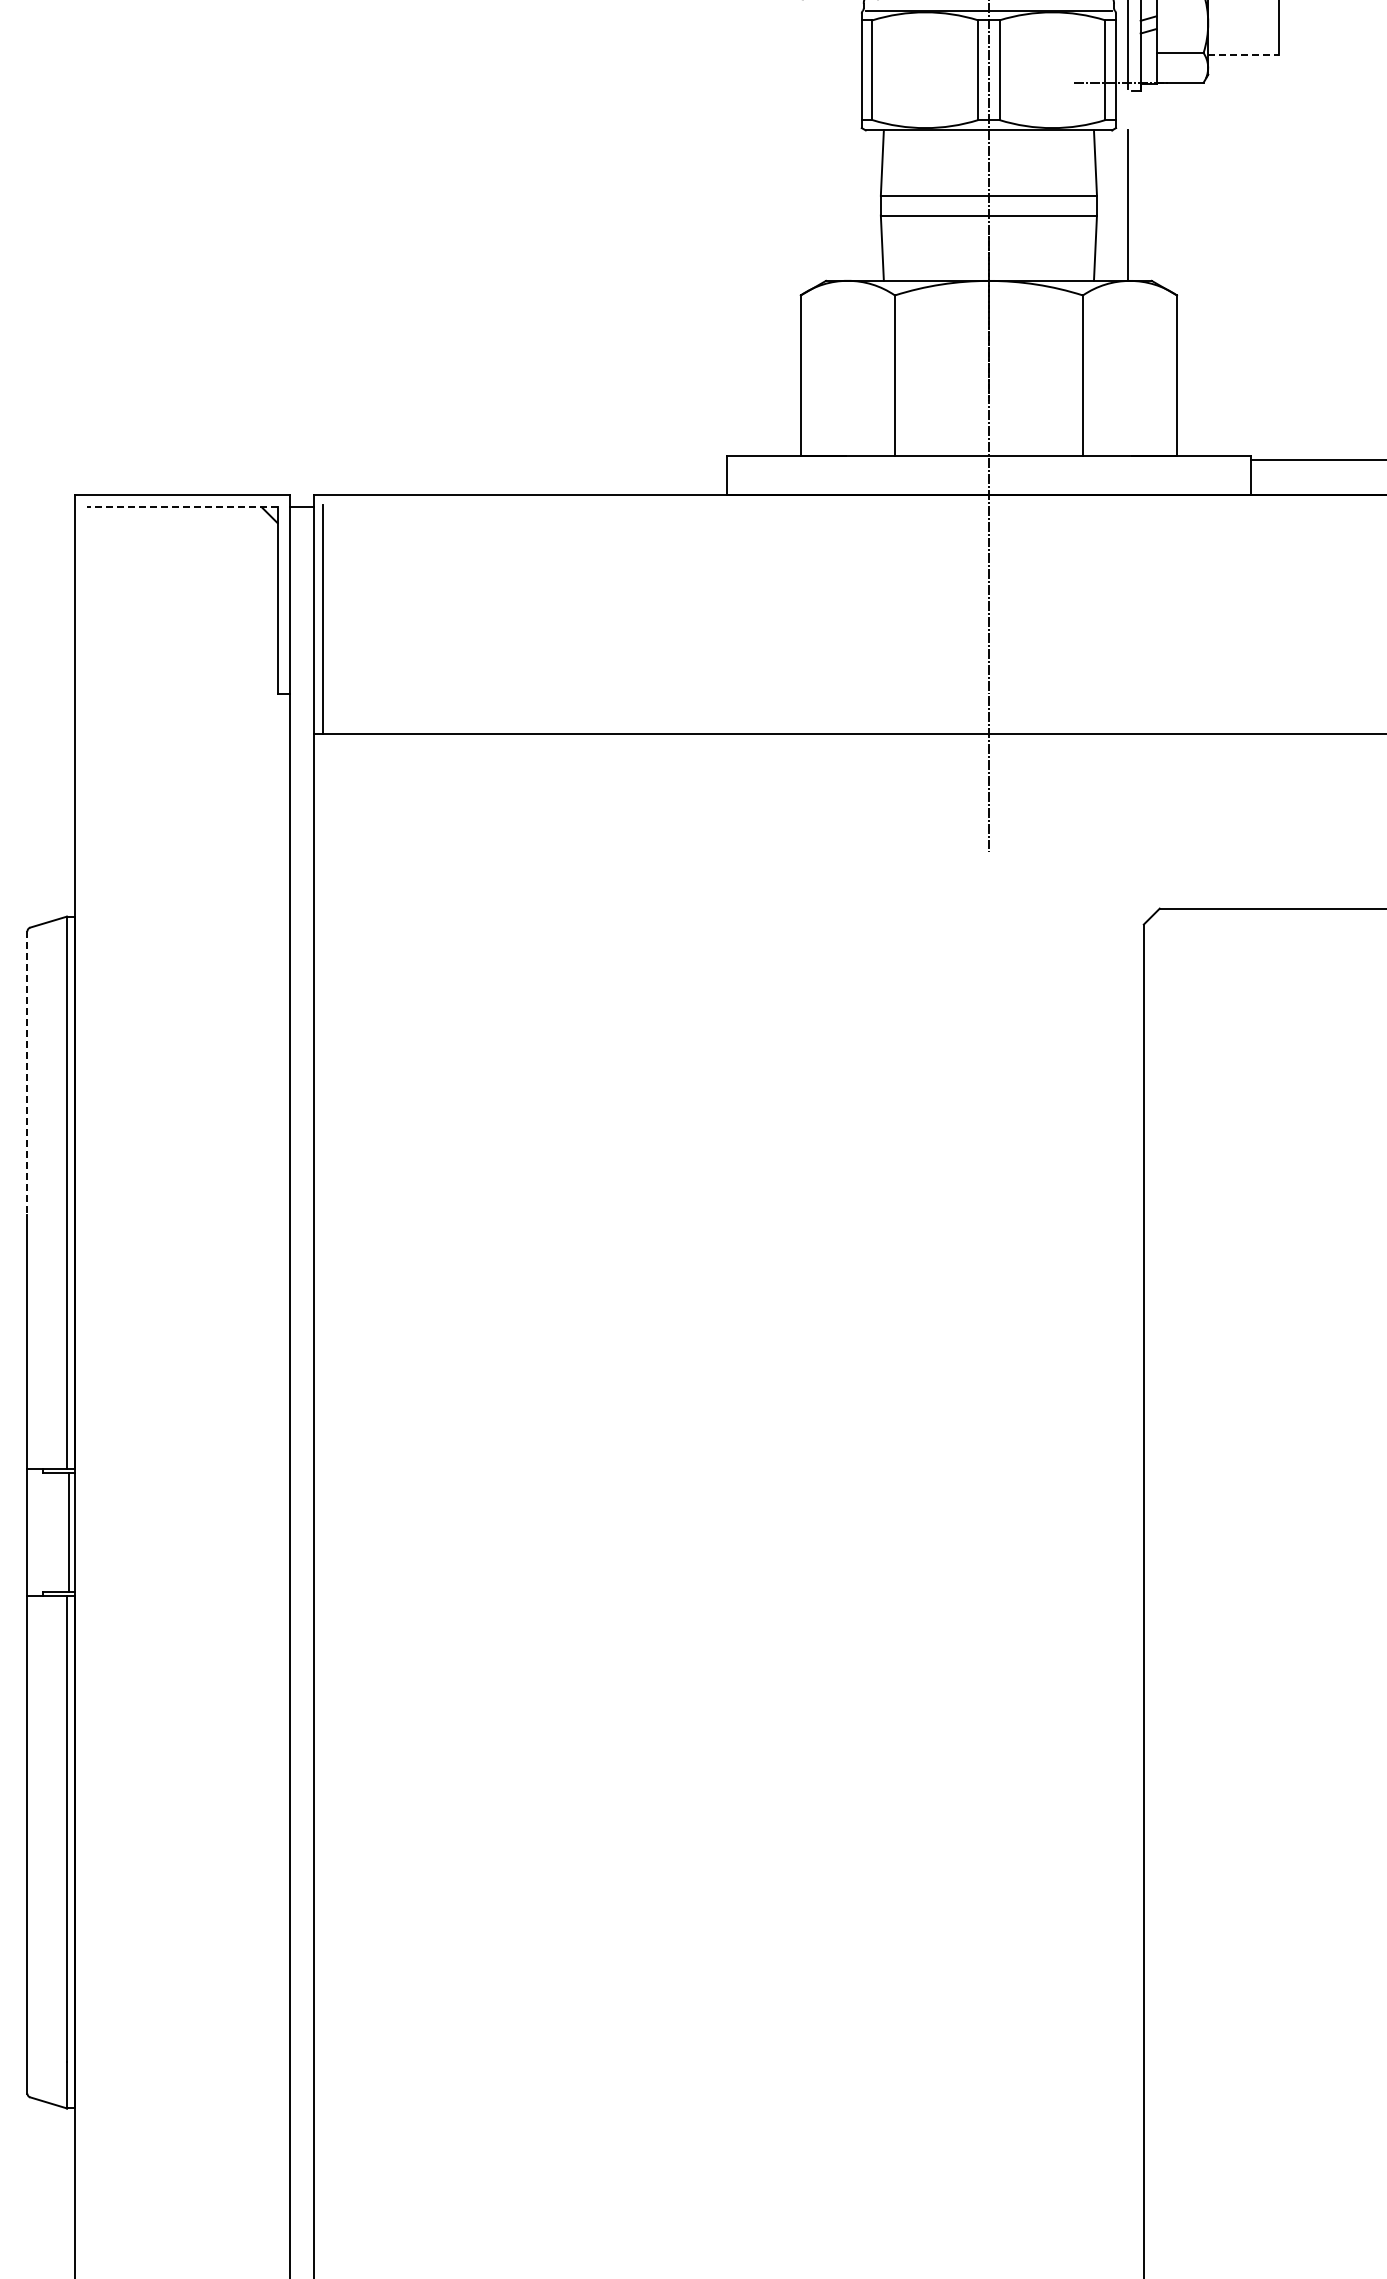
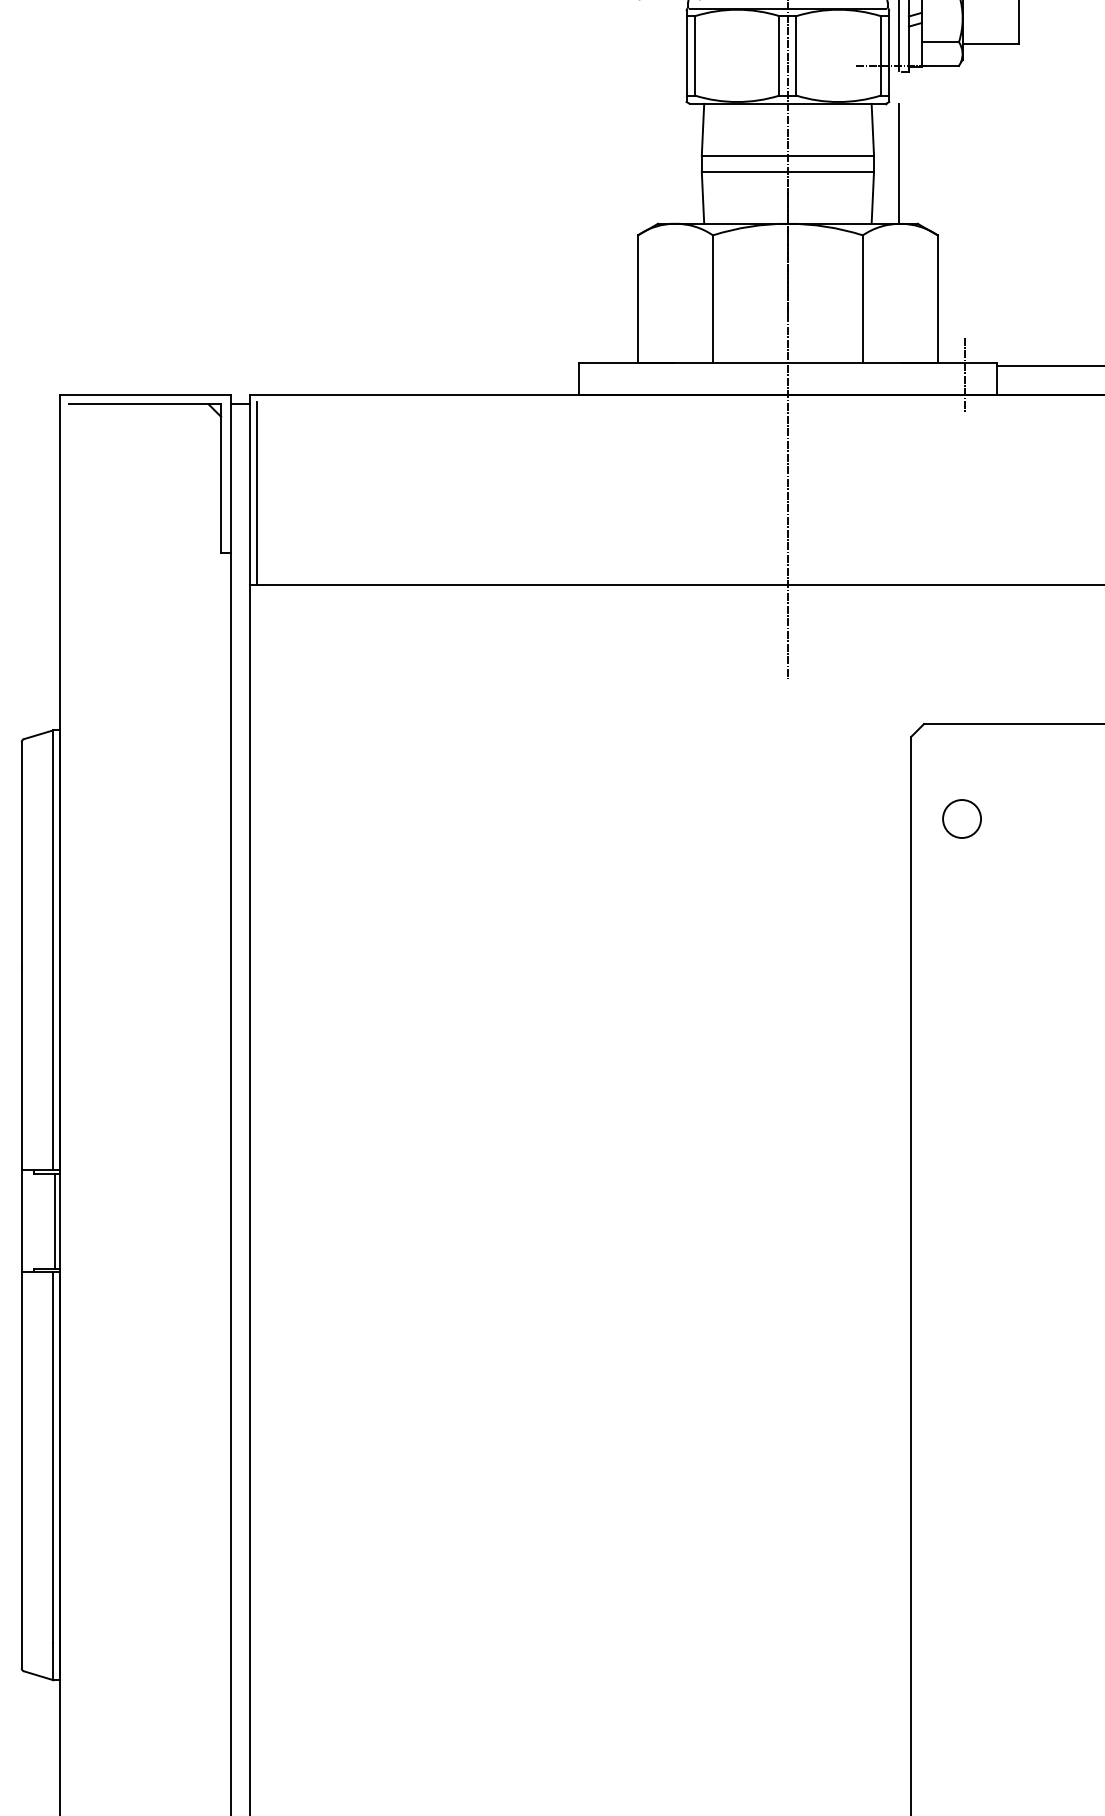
line: (1244, 54) -> (991, 43), dashed -> solid
line: (1211, 471) -> (965, 375), added
line: (181, 507) -> (144, 404), dashed -> solid
circle: (1207, 1027) -> (962, 818), added
line: (27, 1073) -> (21, 855), dashed -> solid

